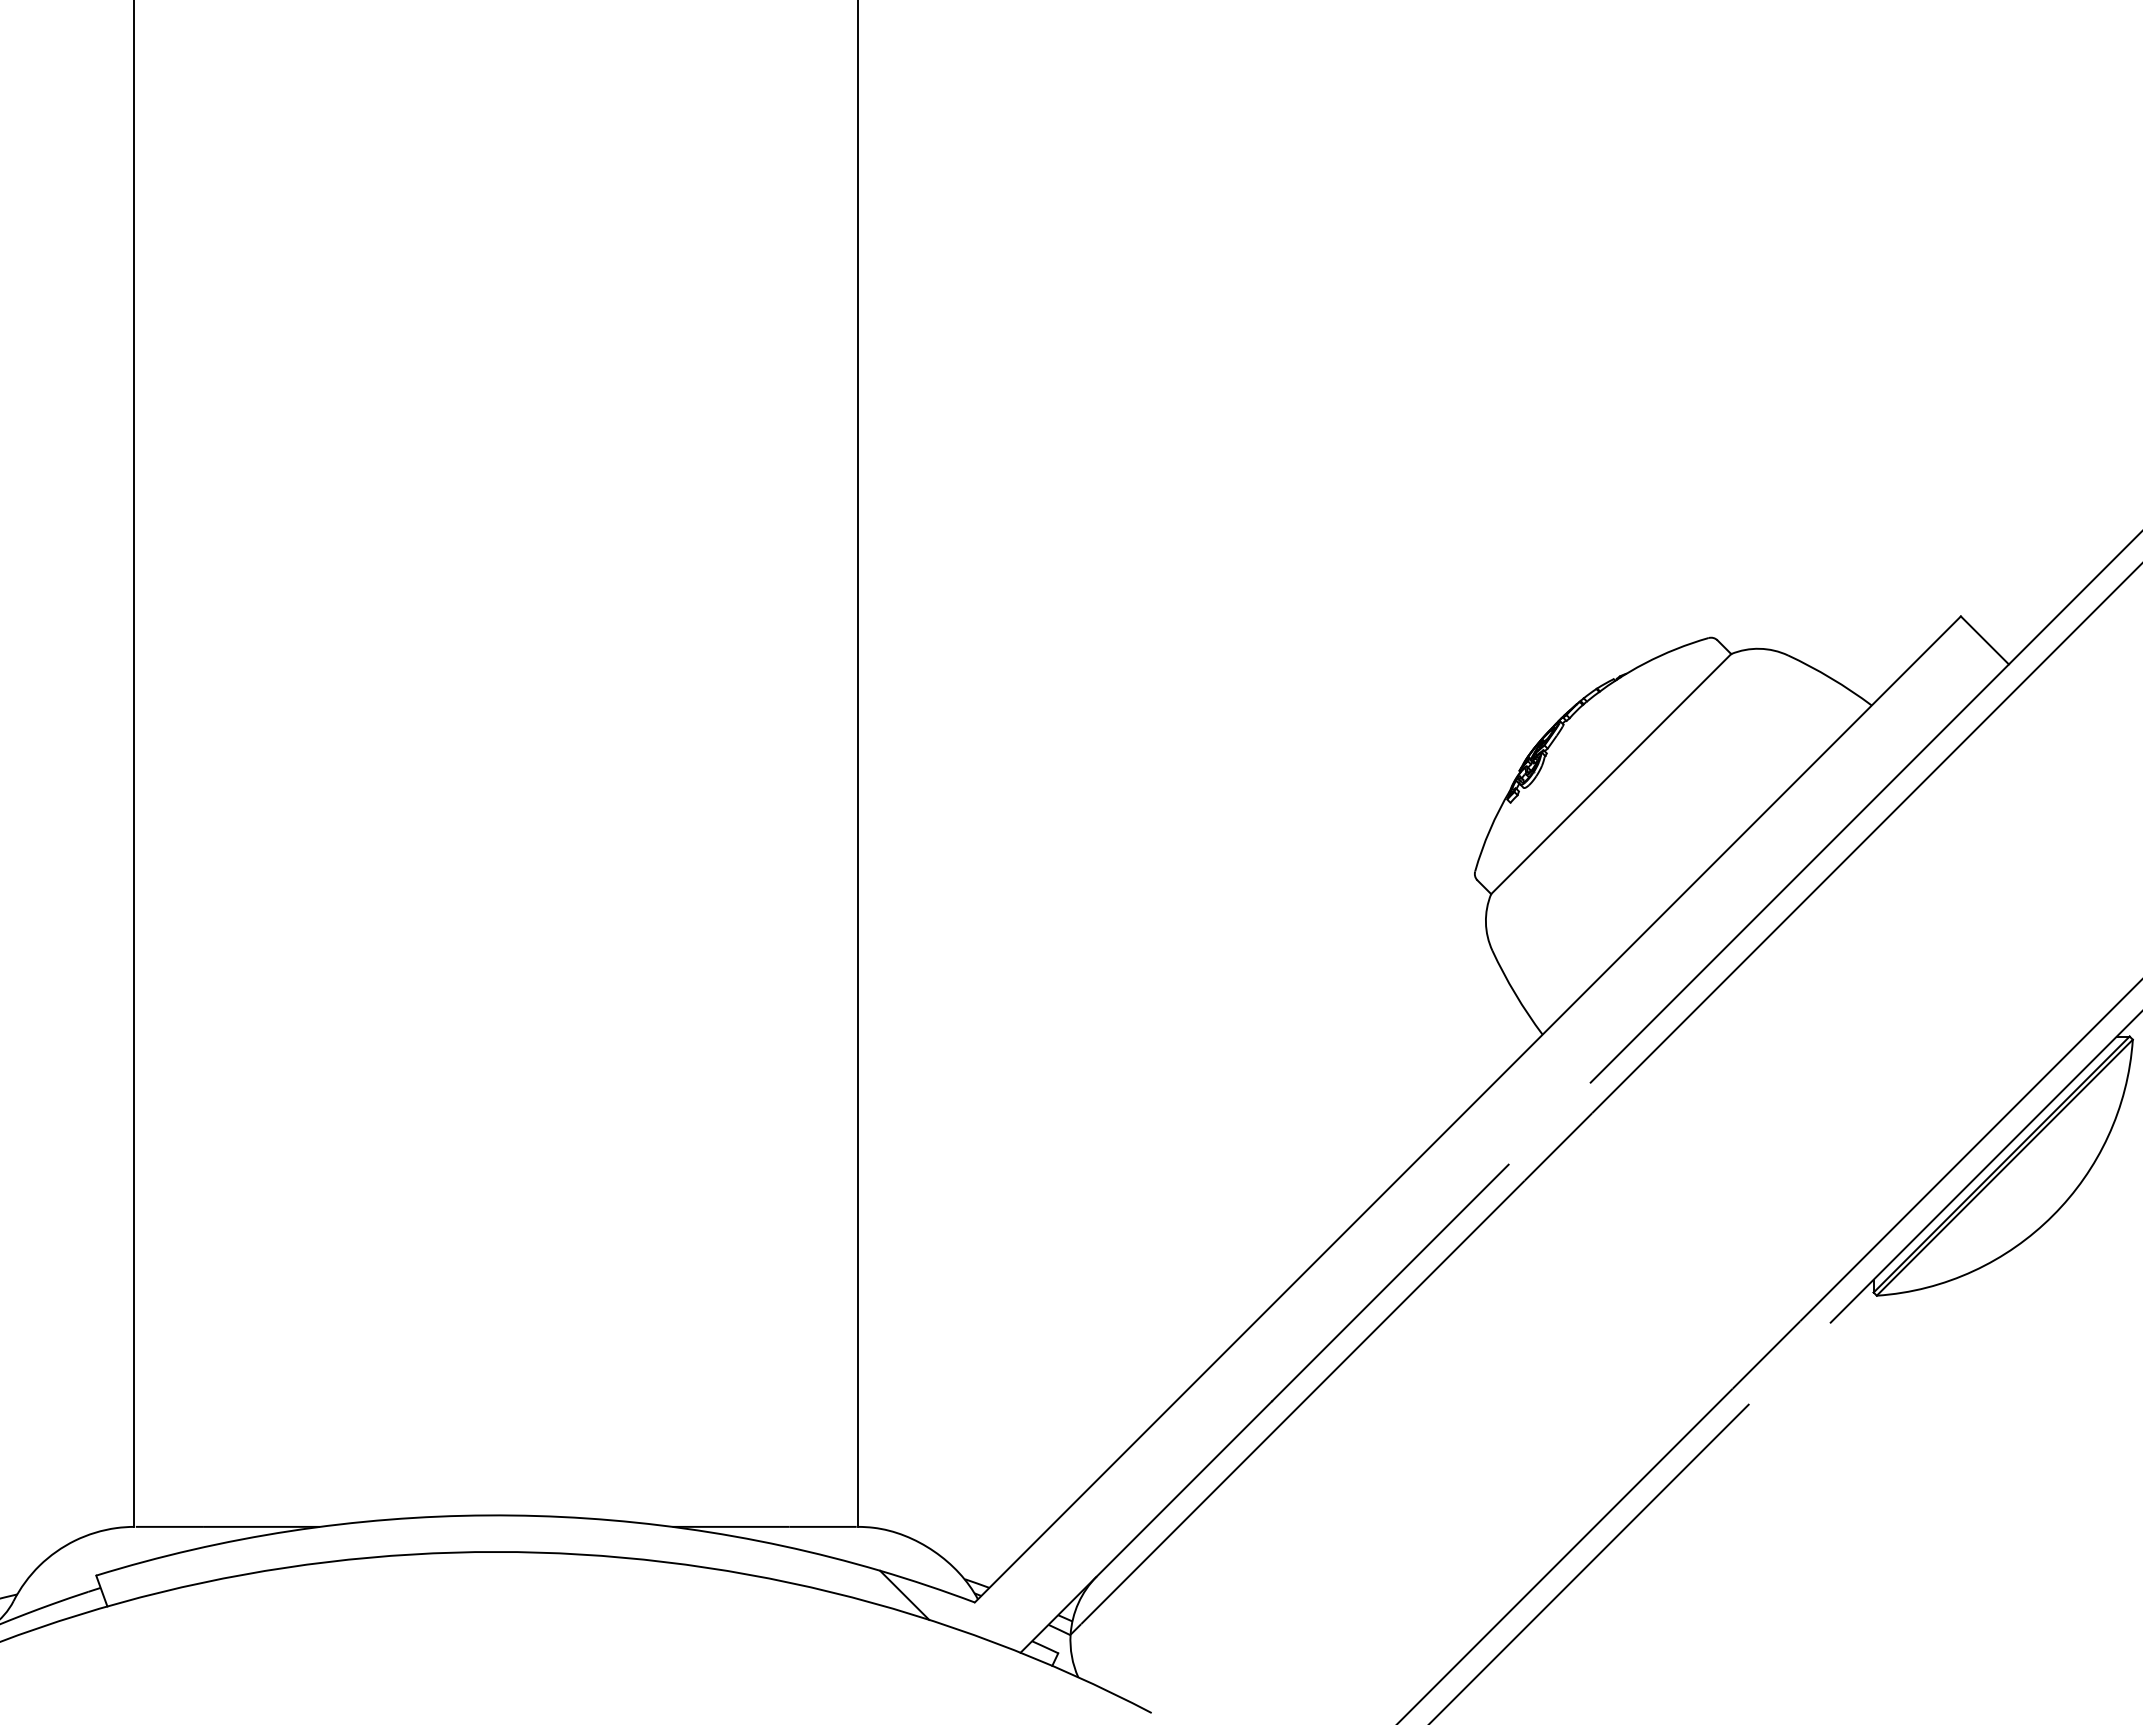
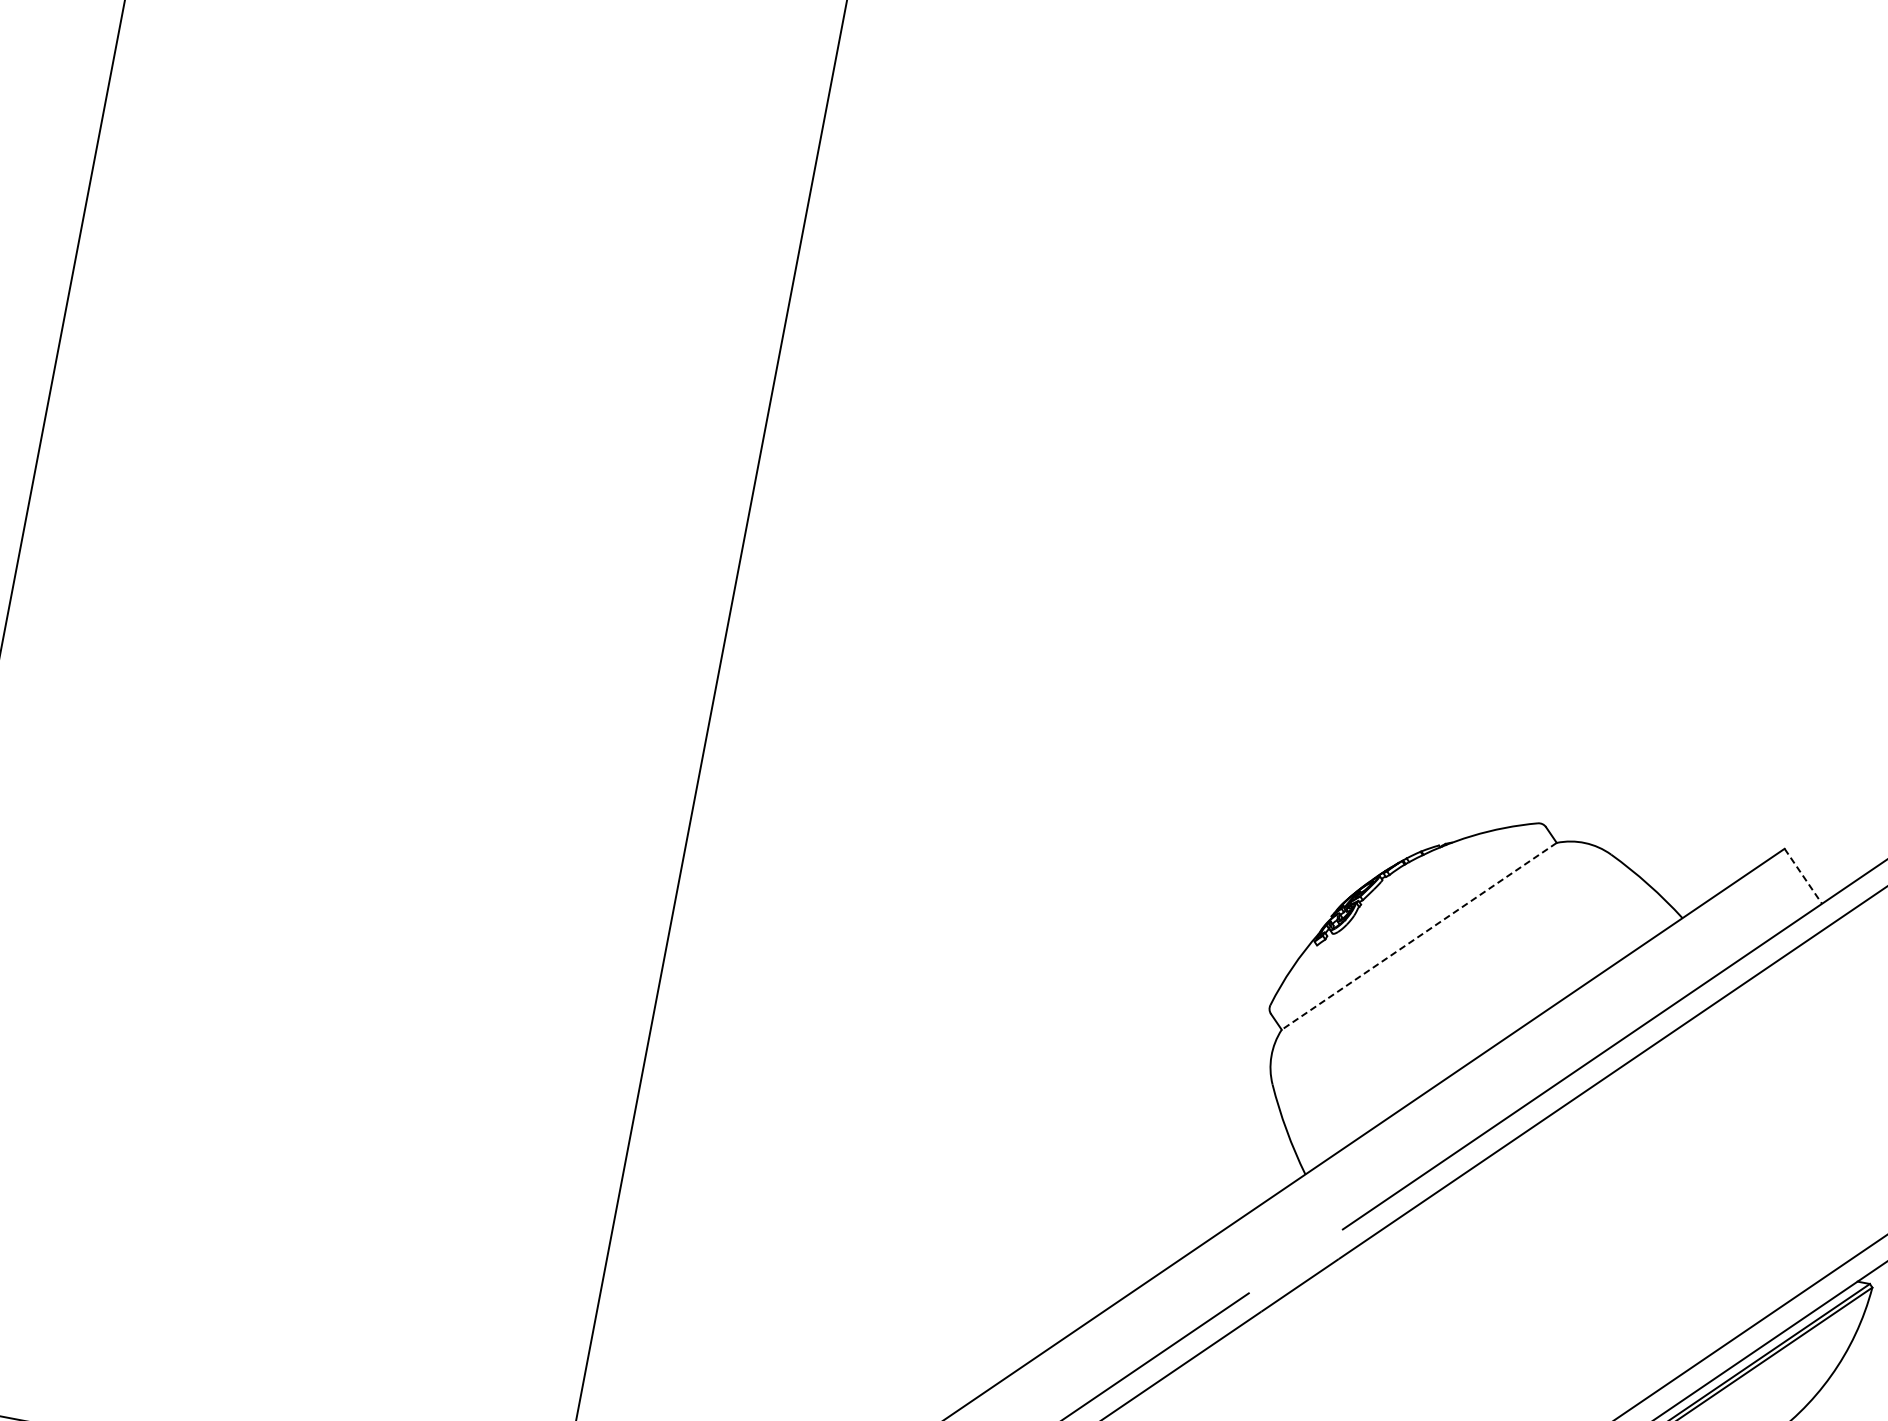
line: (1984, 640) -> (1802, 876), solid -> dashed
line: (1611, 774) -> (1419, 936), solid -> dashed

